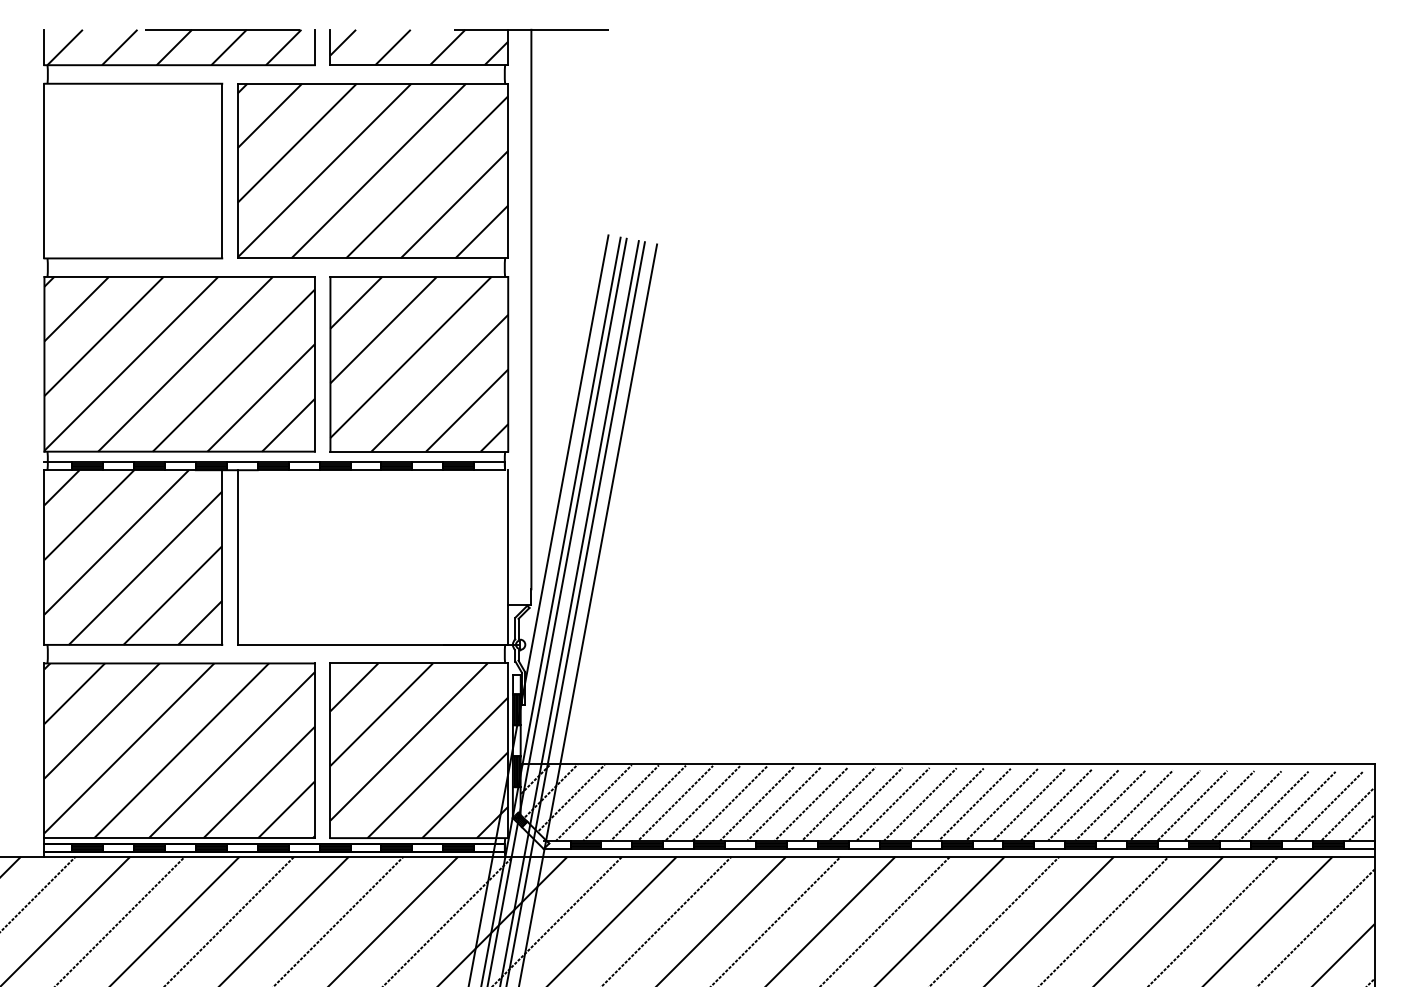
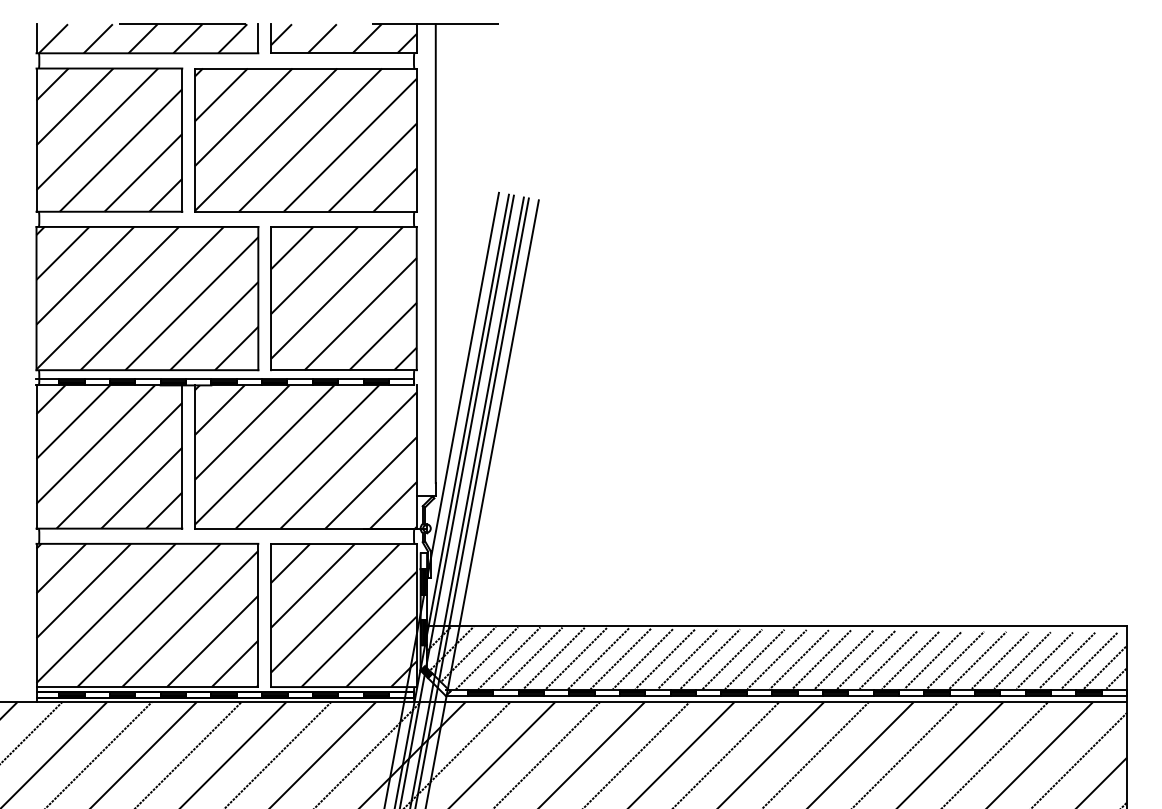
hatch: (133, 170) -> (109, 139), added
hatch: (372, 556) -> (305, 456), added

